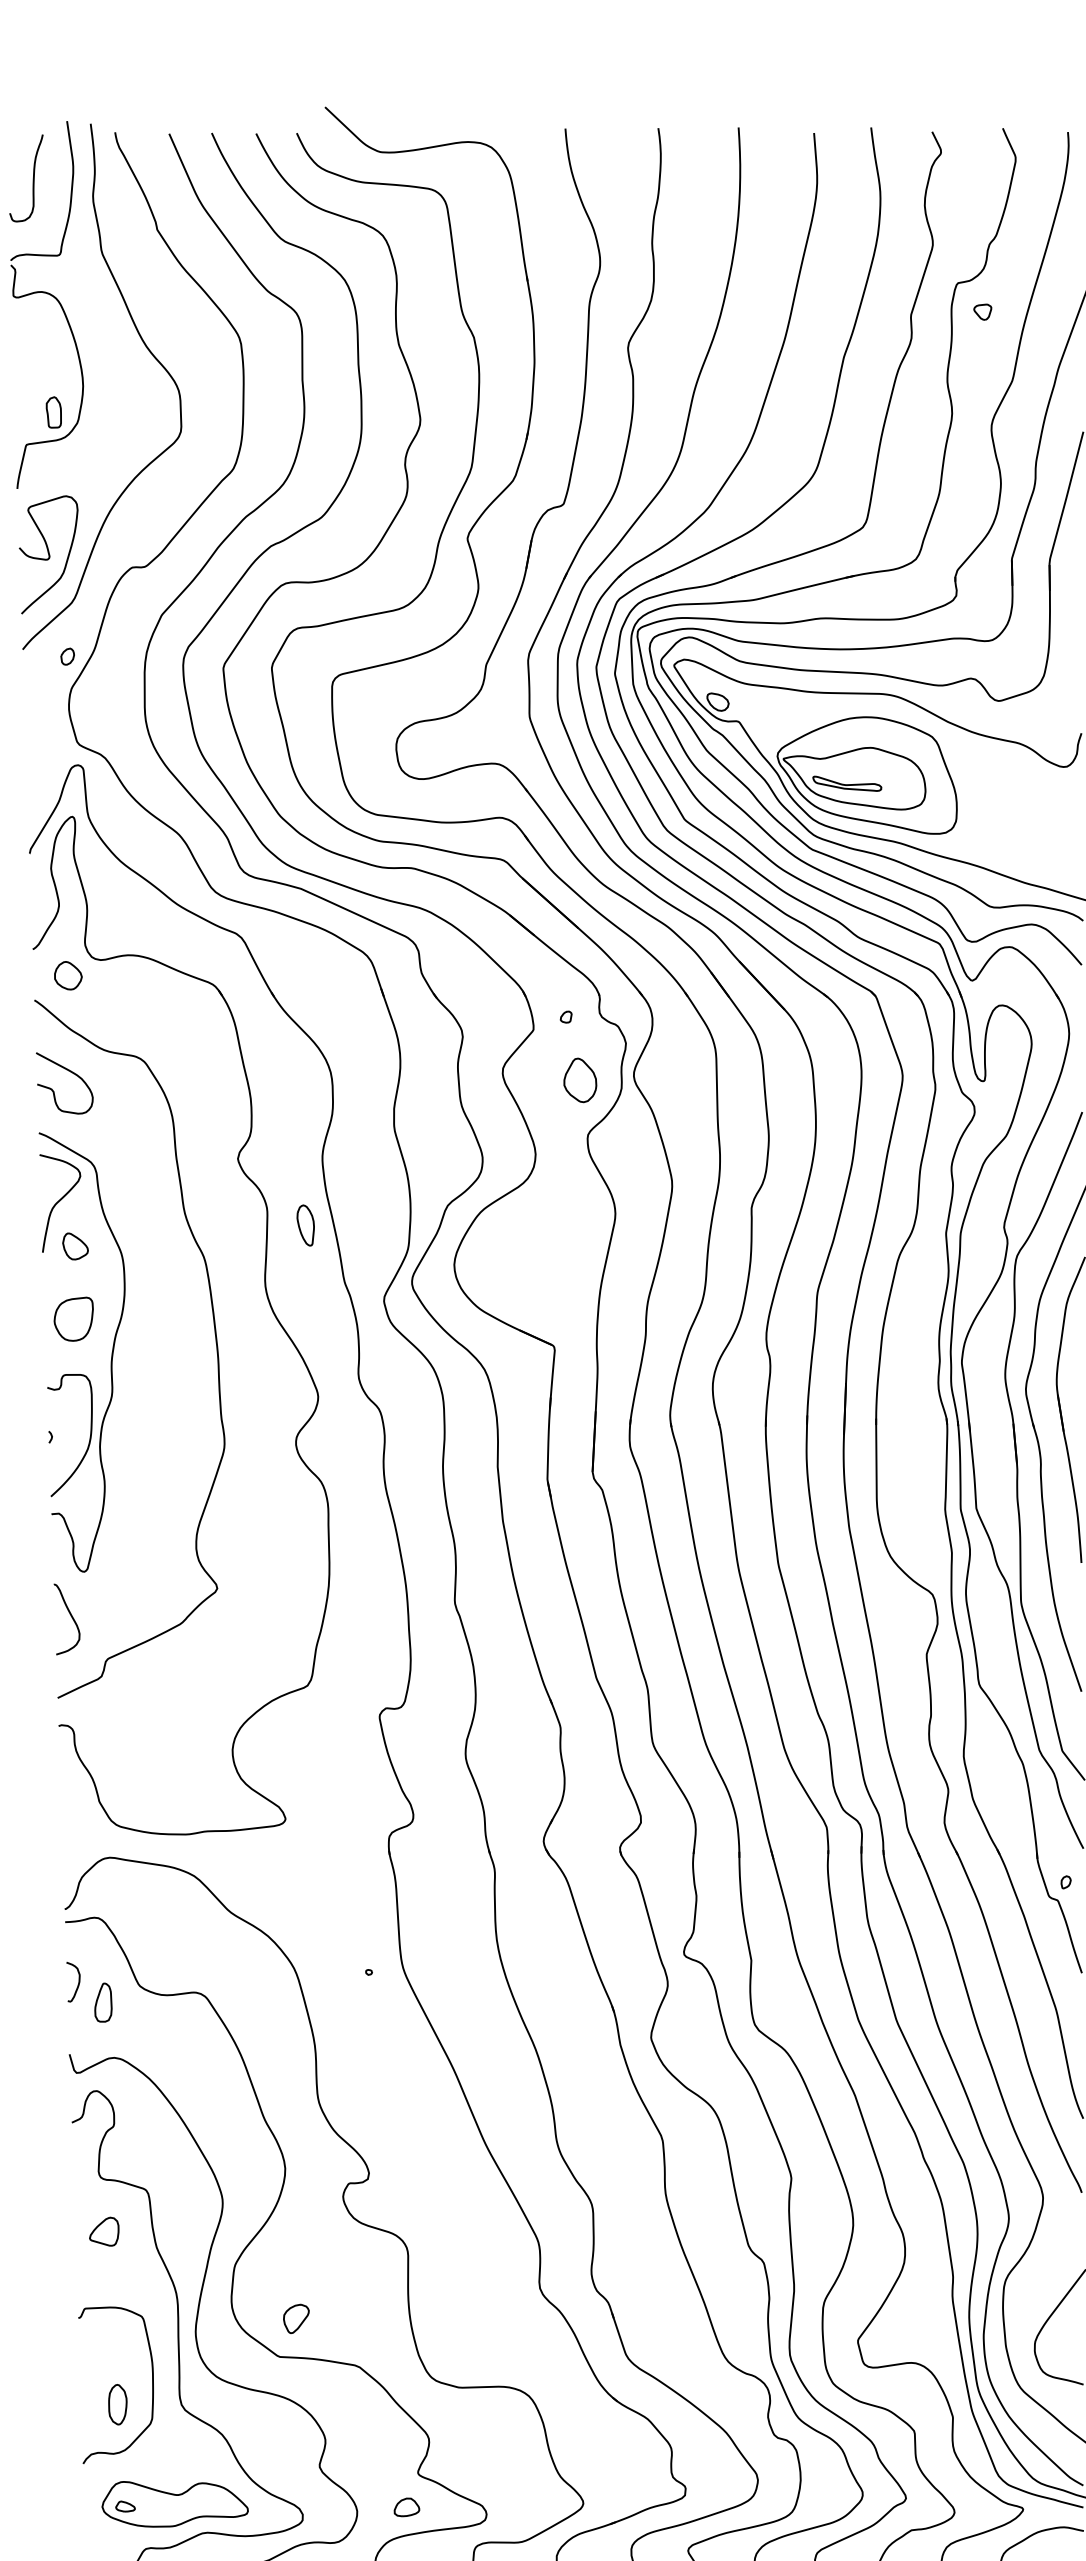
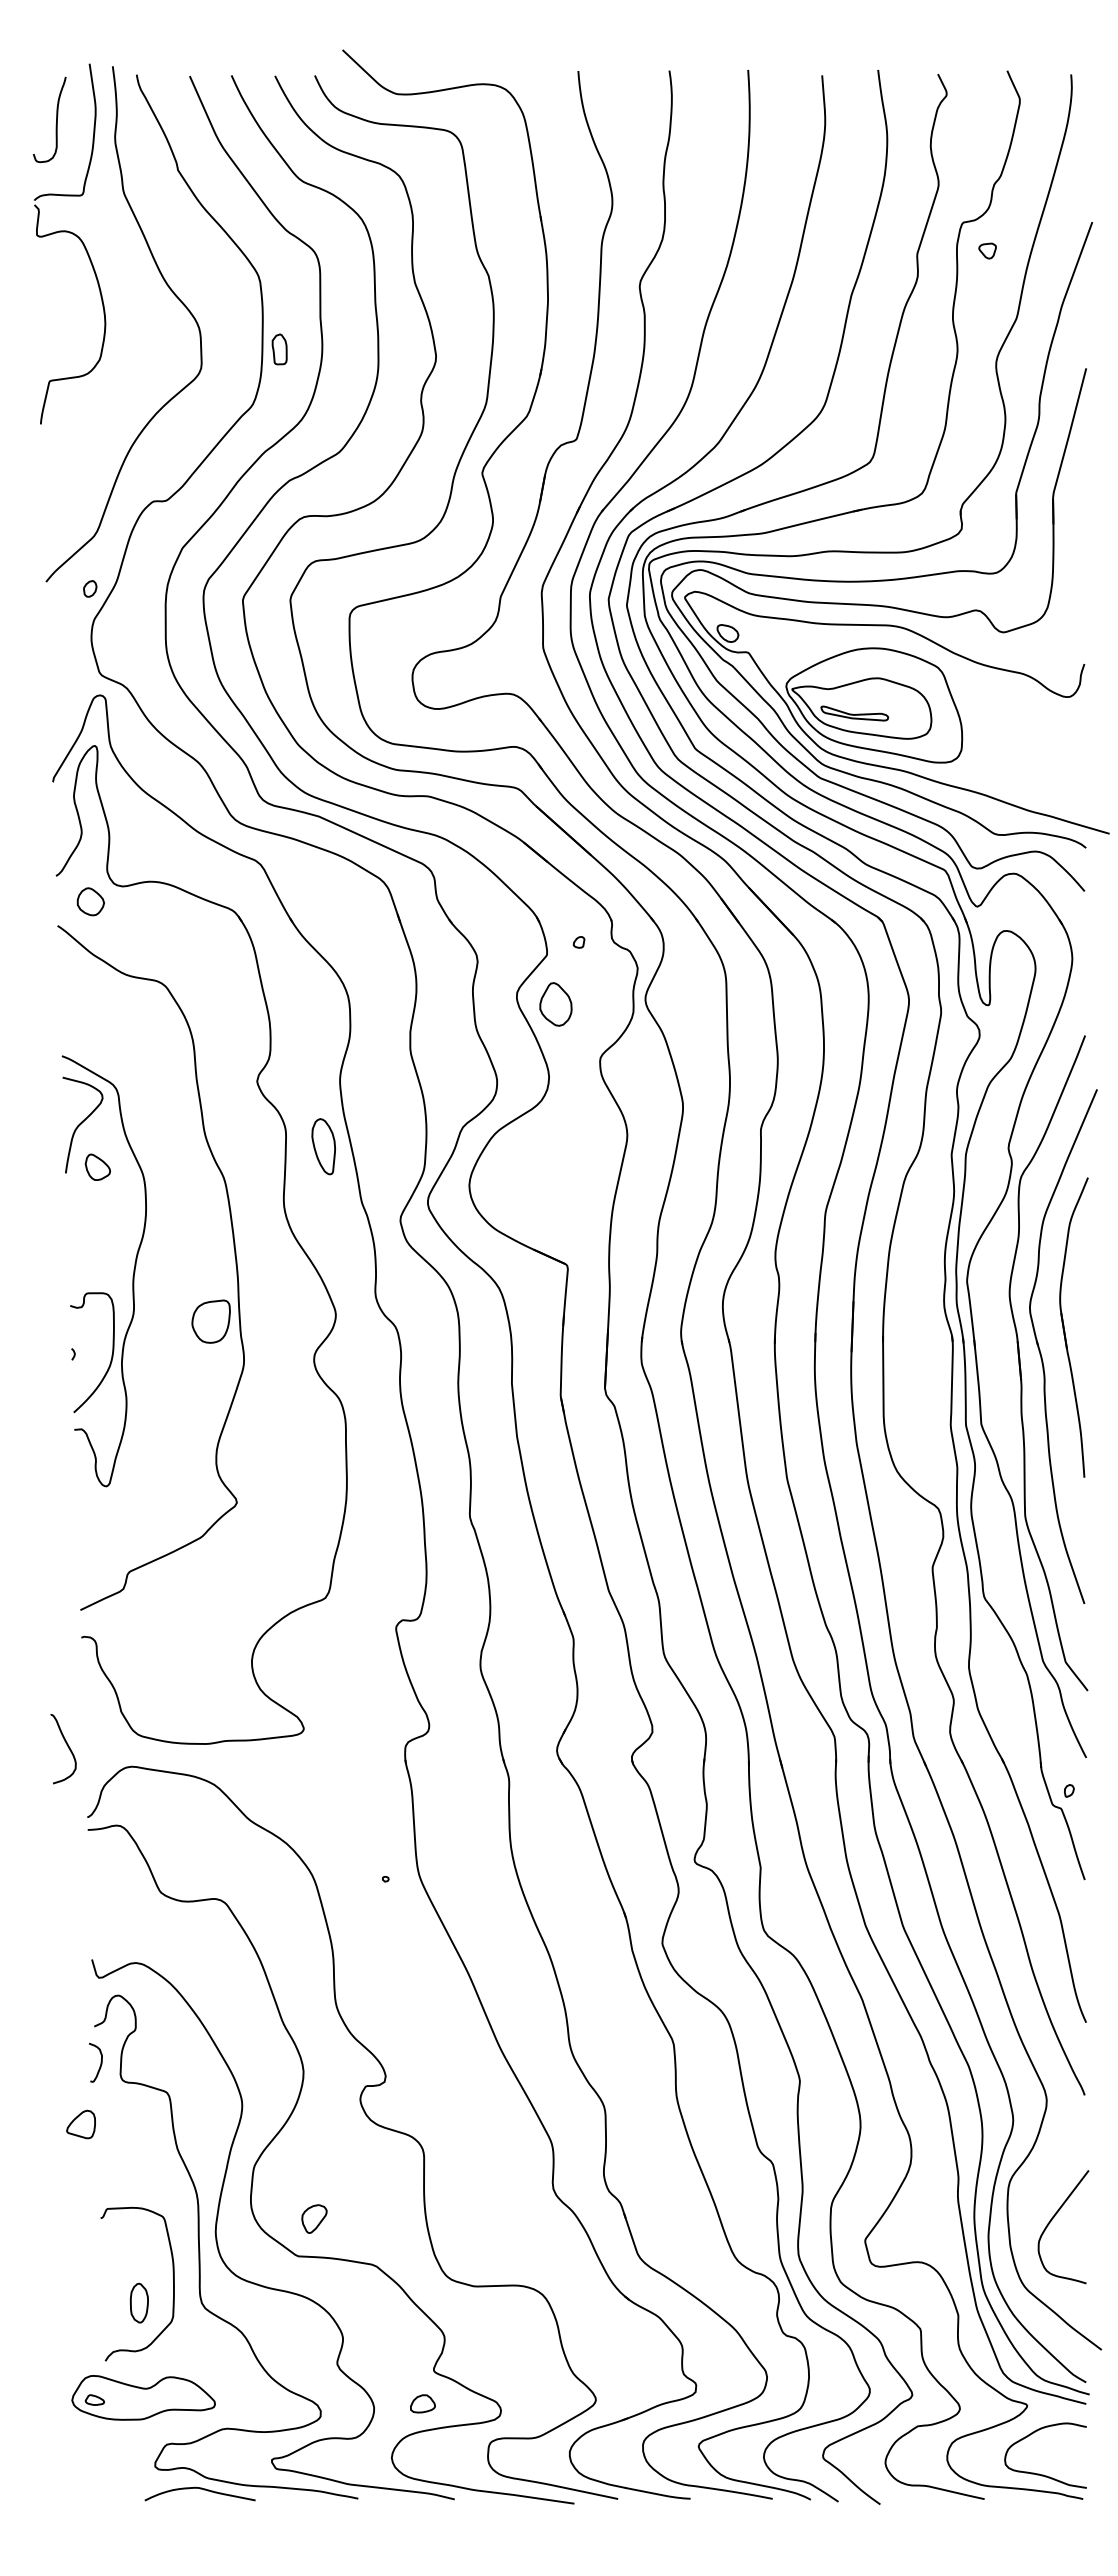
part: (53, 412) -> (279, 349), moved
curve: (48, 554) -> (71, 488), removed
curve: (73, 1074) -> (95, 998), removed
part: (579, 1080) -> (555, 1004), moved
part: (305, 1225) -> (323, 1146), size x1.4
part: (73, 1319) -> (210, 1321), moved
curve: (71, 1616) -> (67, 1746), moved
curve: (78, 1981) -> (100, 2062), moved
part: (103, 2002) -> (125, 1908), removed
part: (103, 2231) -> (80, 2124), moved
part: (175, 2503) -> (143, 2397), moved

